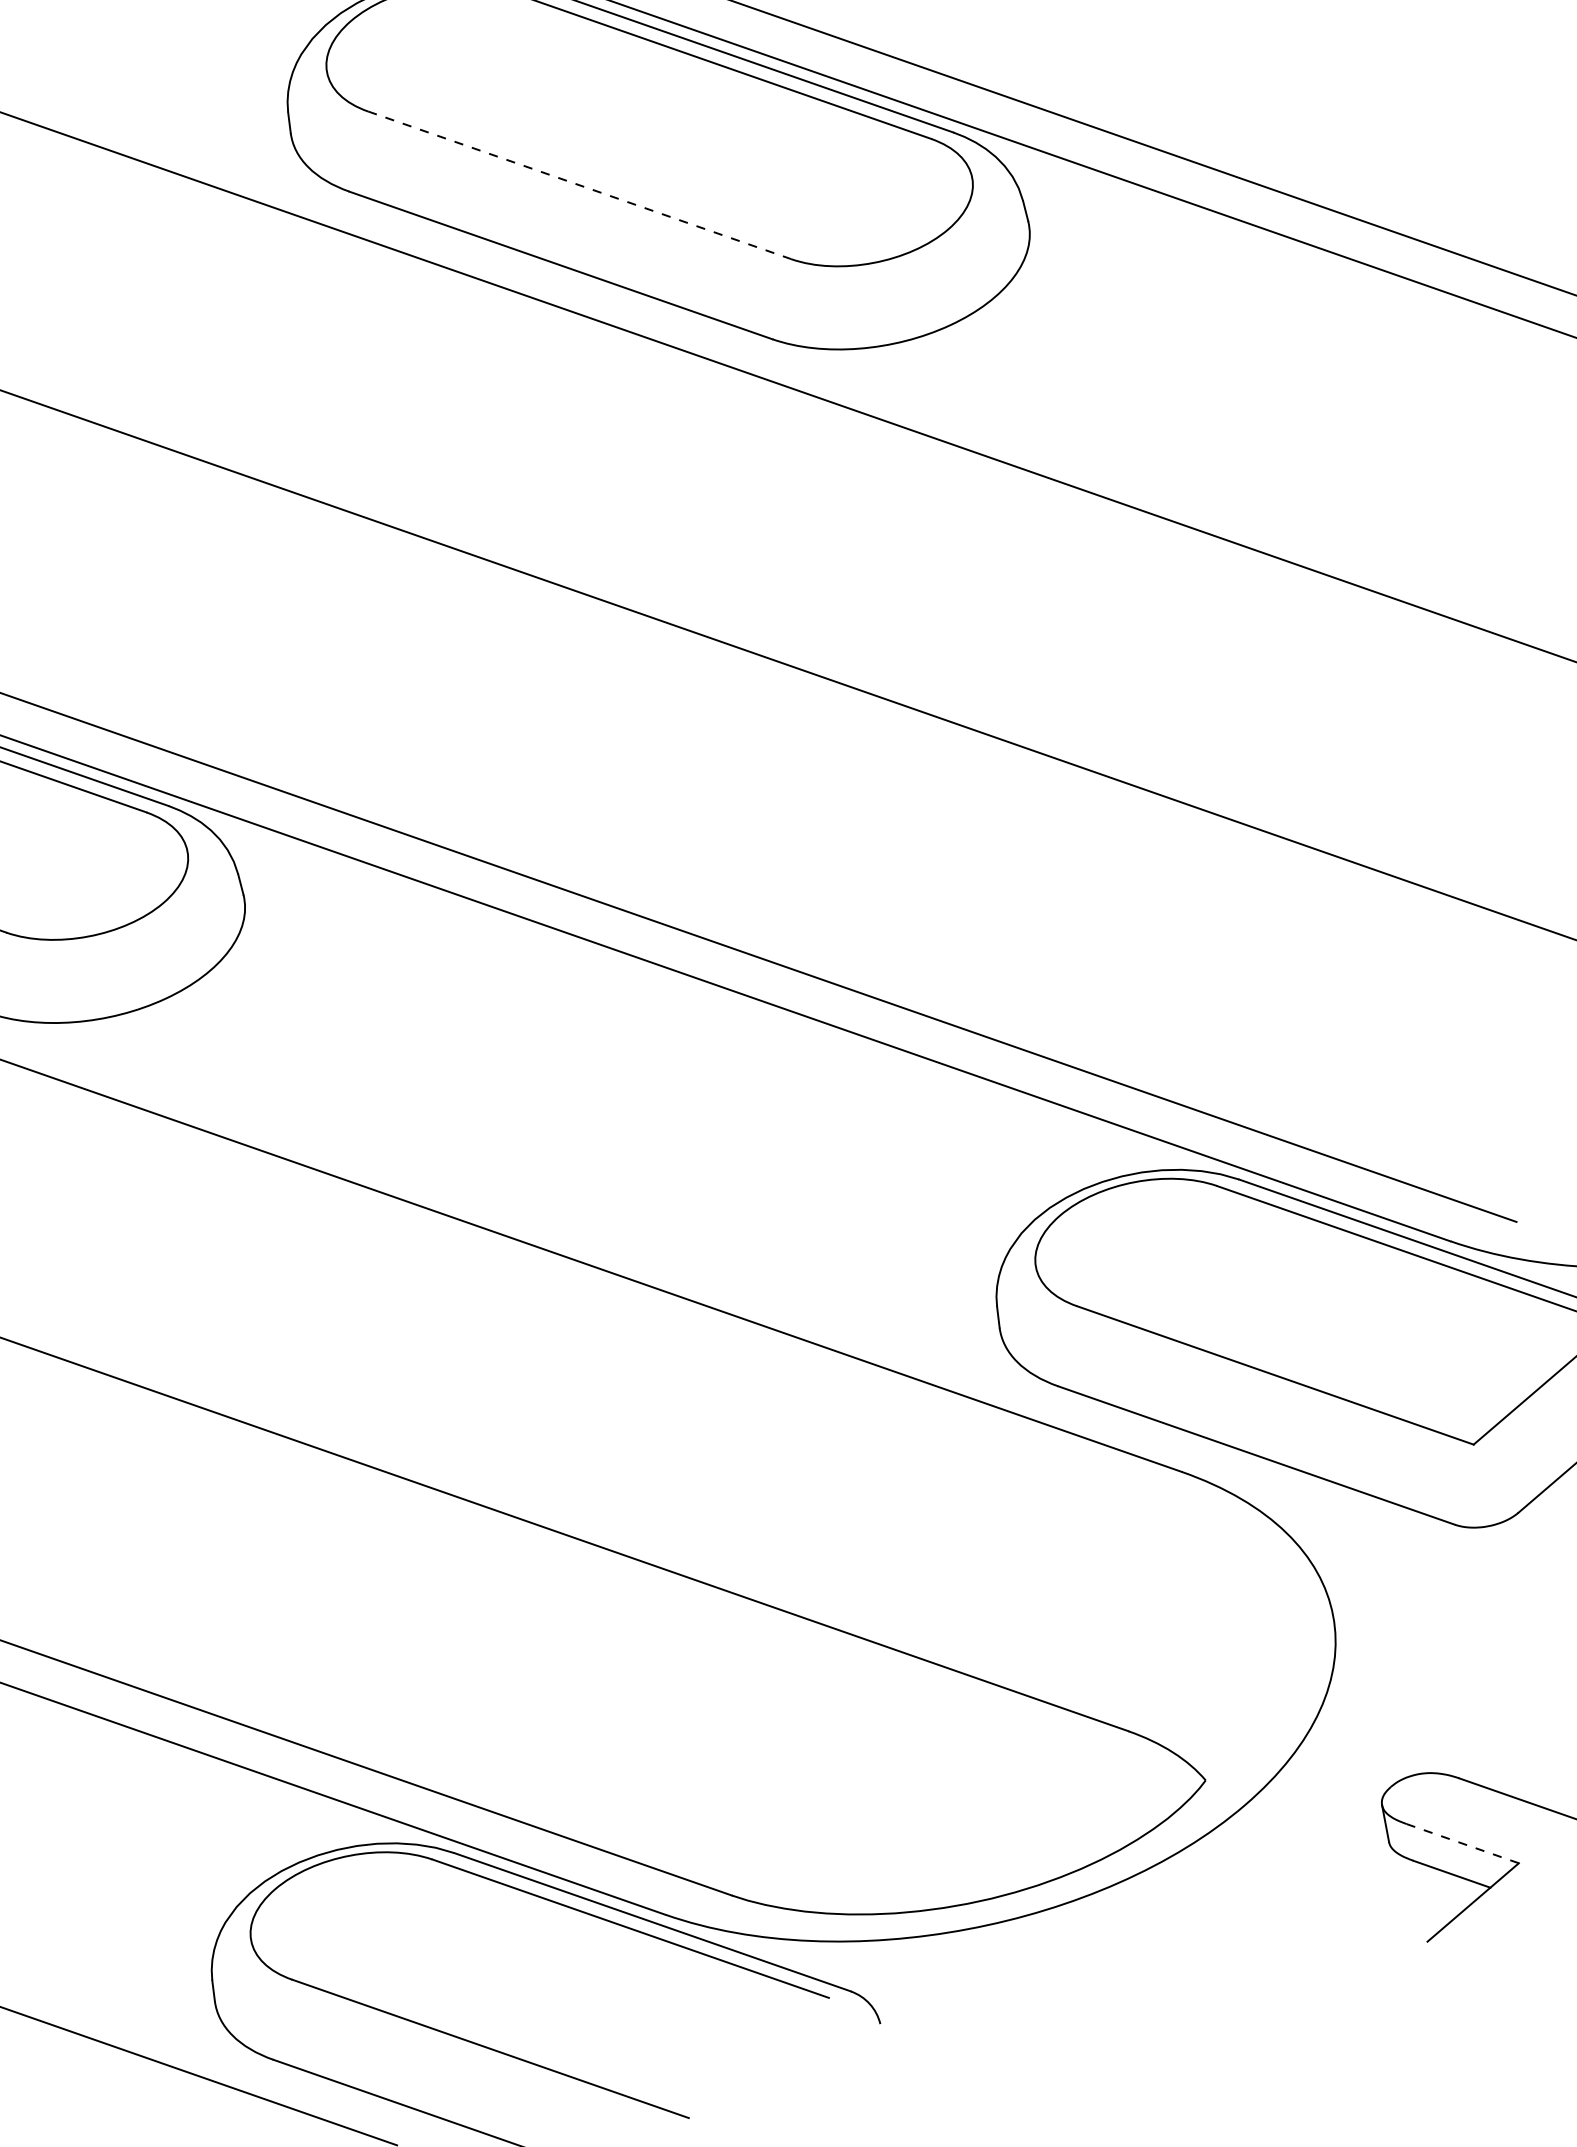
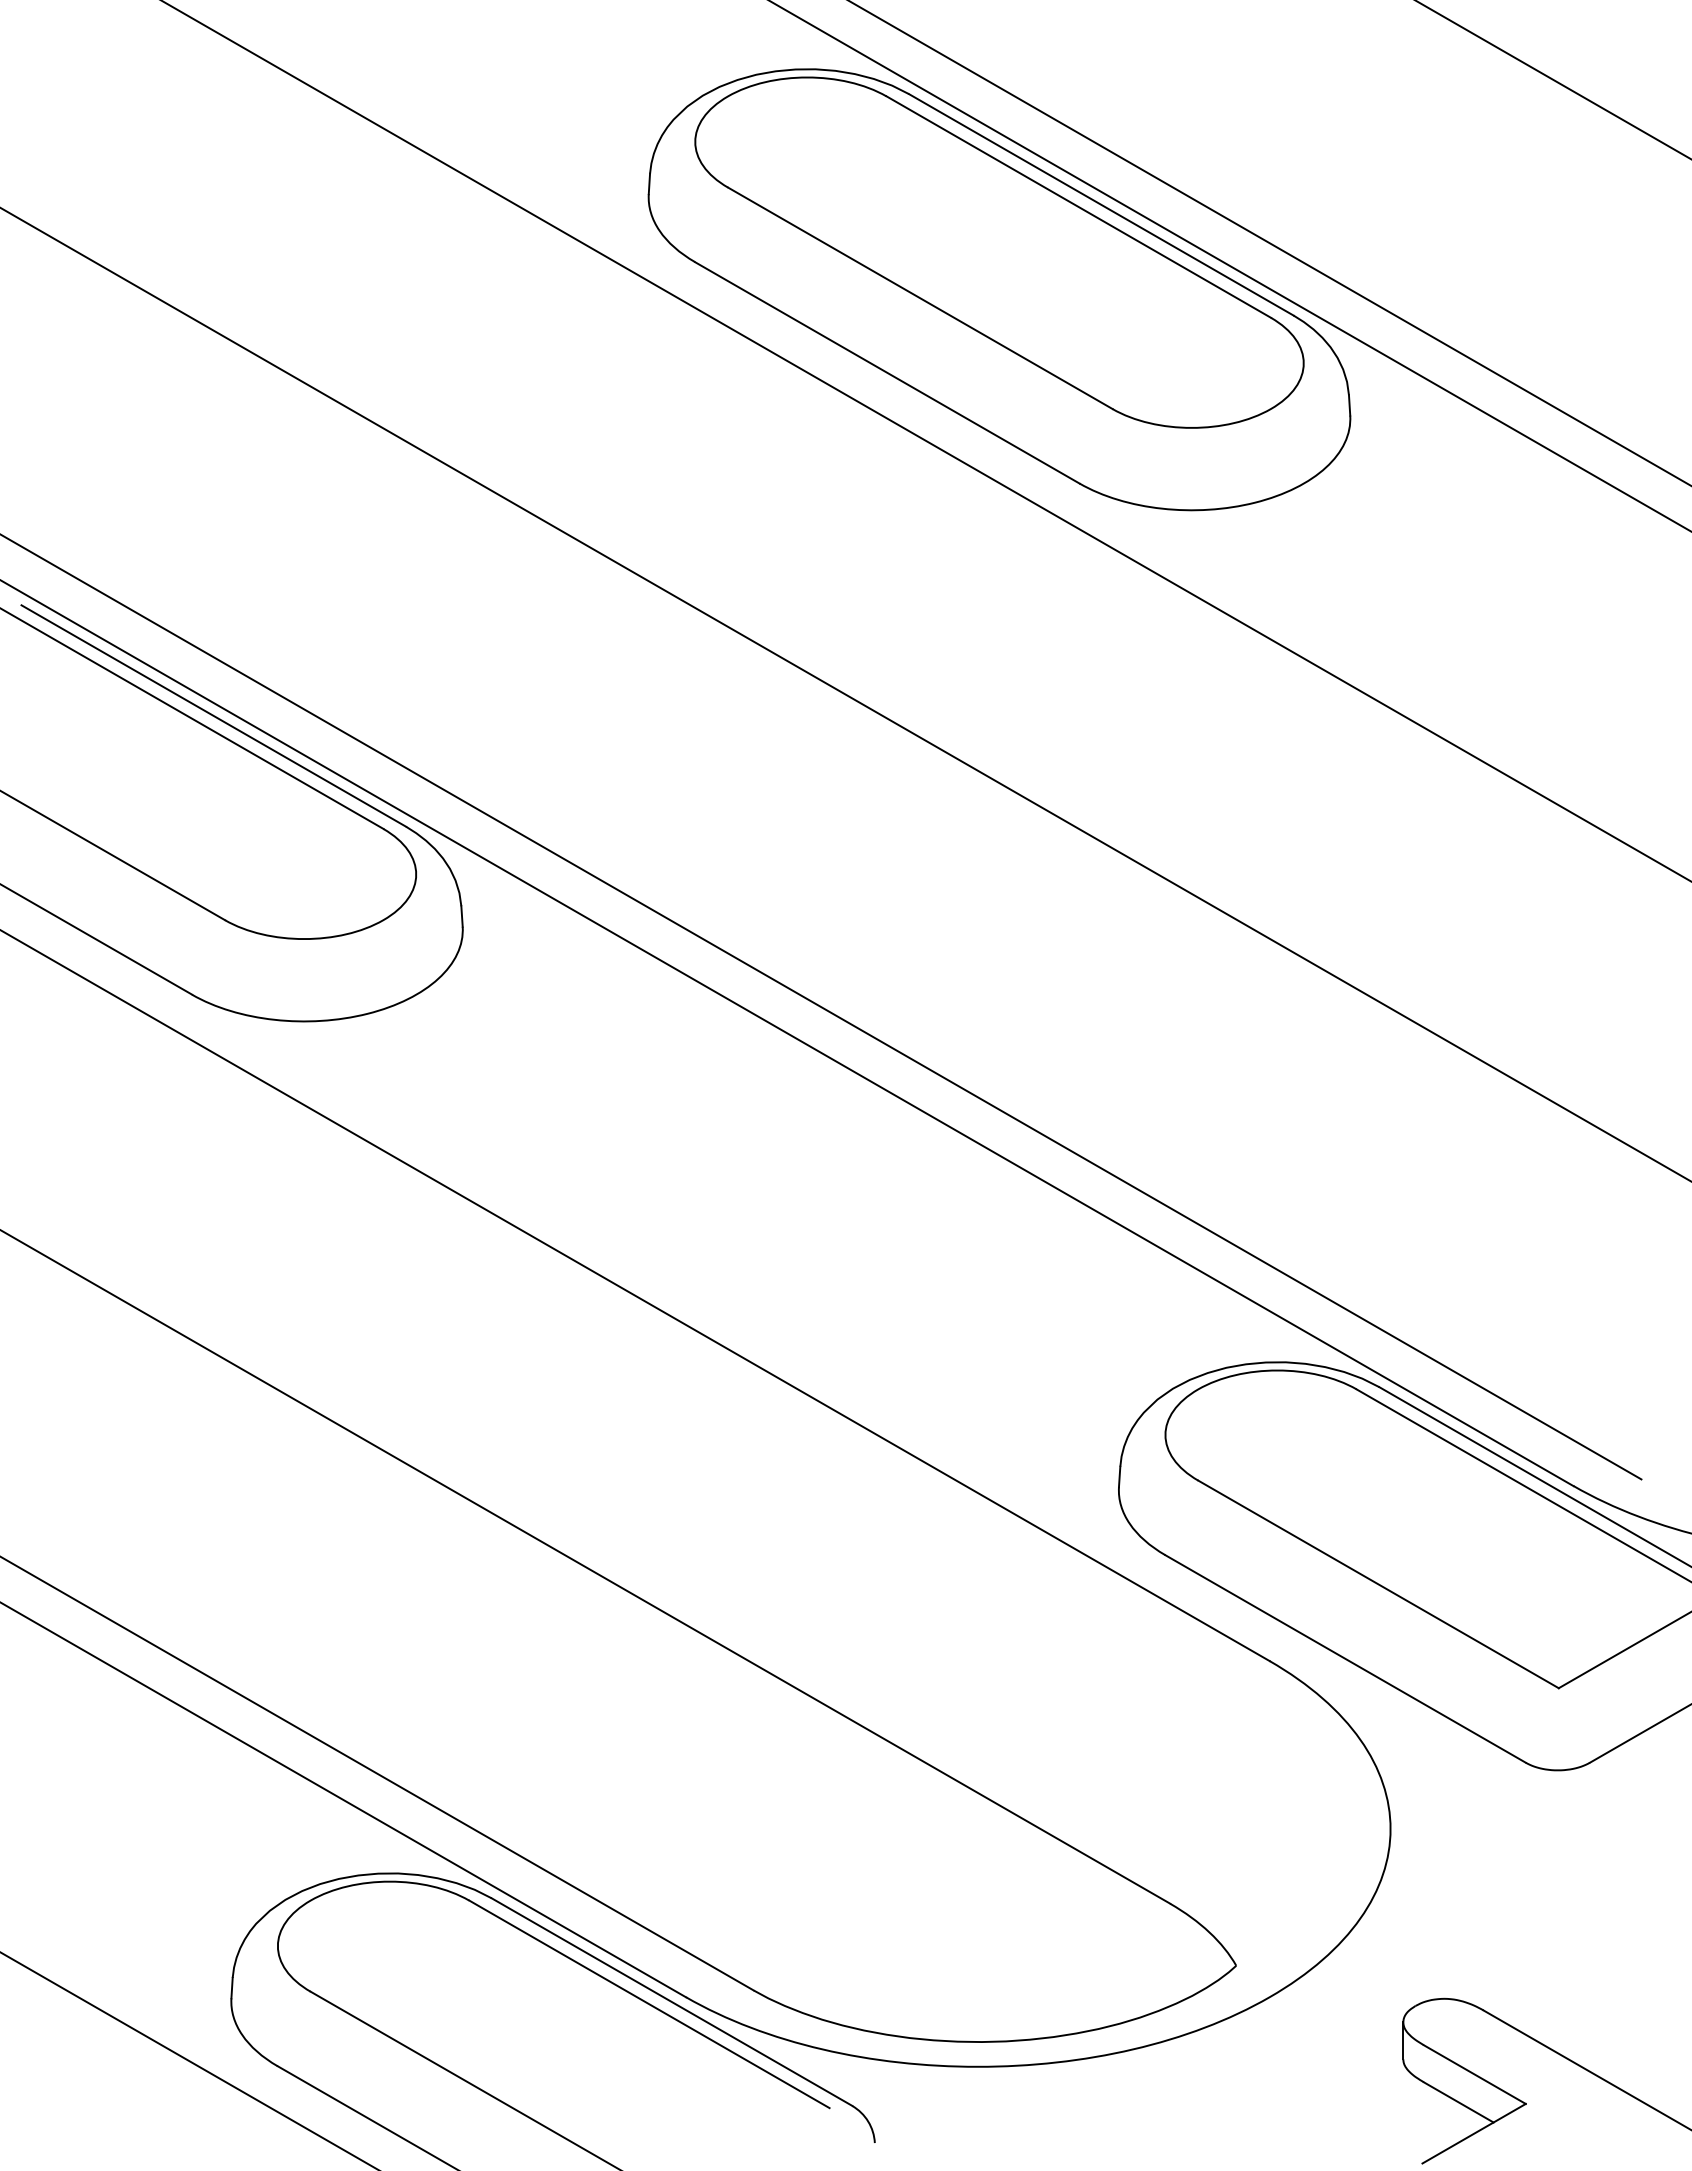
line: (579, 185) -> (920, 298), dashed -> solid
line: (1462, 1843) -> (1474, 2074), dashed -> solid

